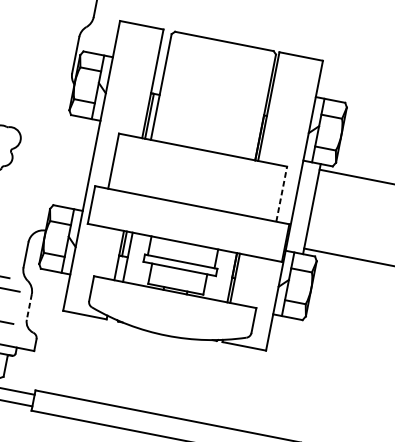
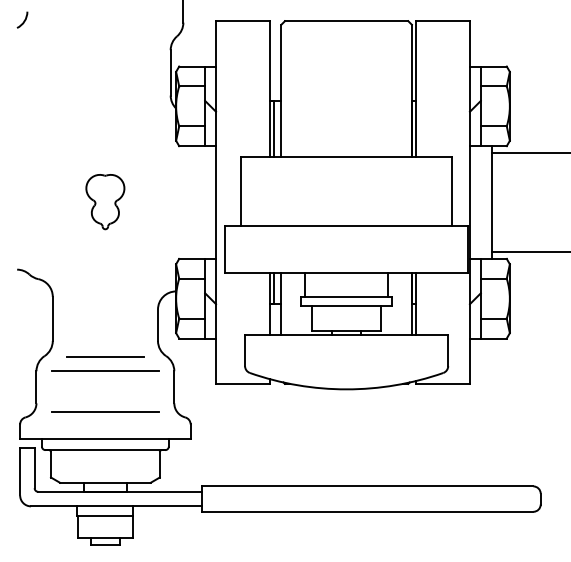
line: (281, 193) -> (451, 191), dashed -> solid
line: (29, 307) -> (174, 387), dashed -> solid

